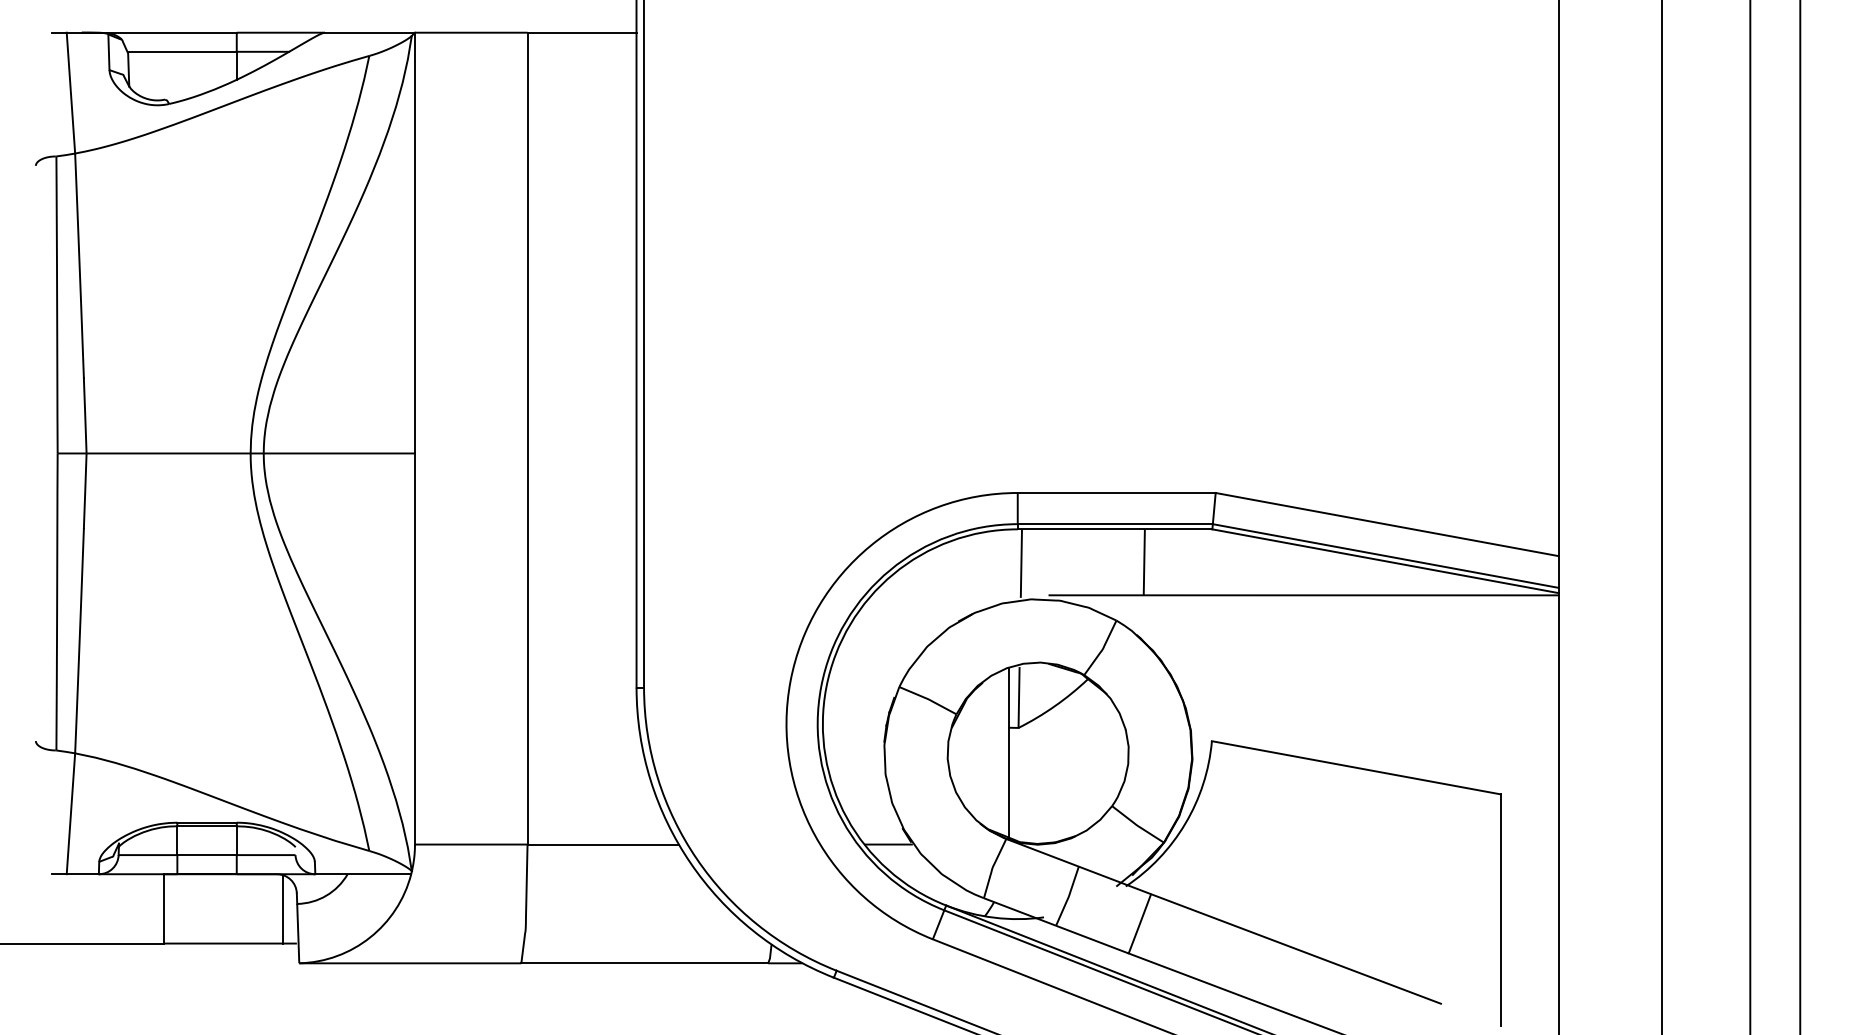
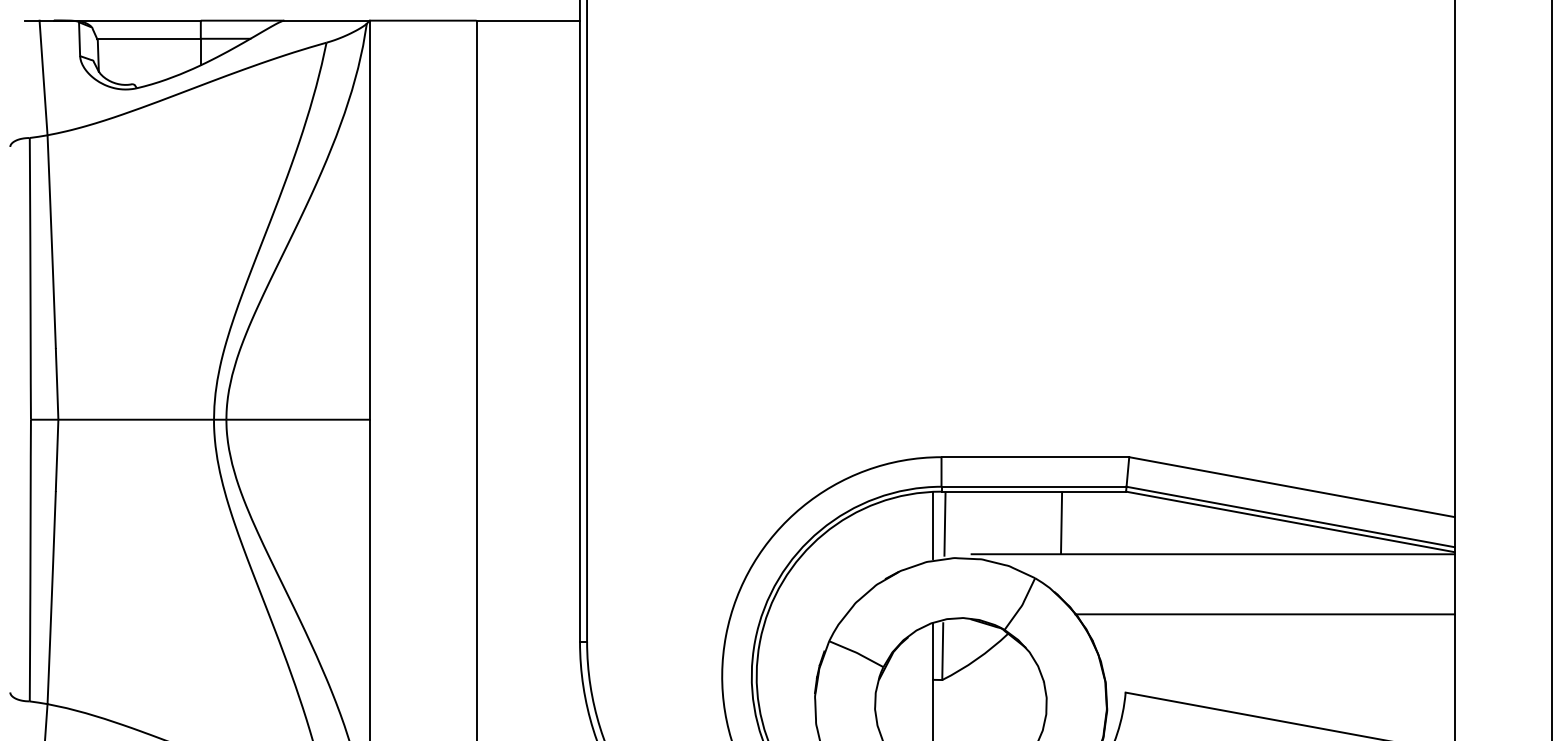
line: (1009, 564) -> (933, 525), added
line: (1358, 658) -> (1264, 614), added

